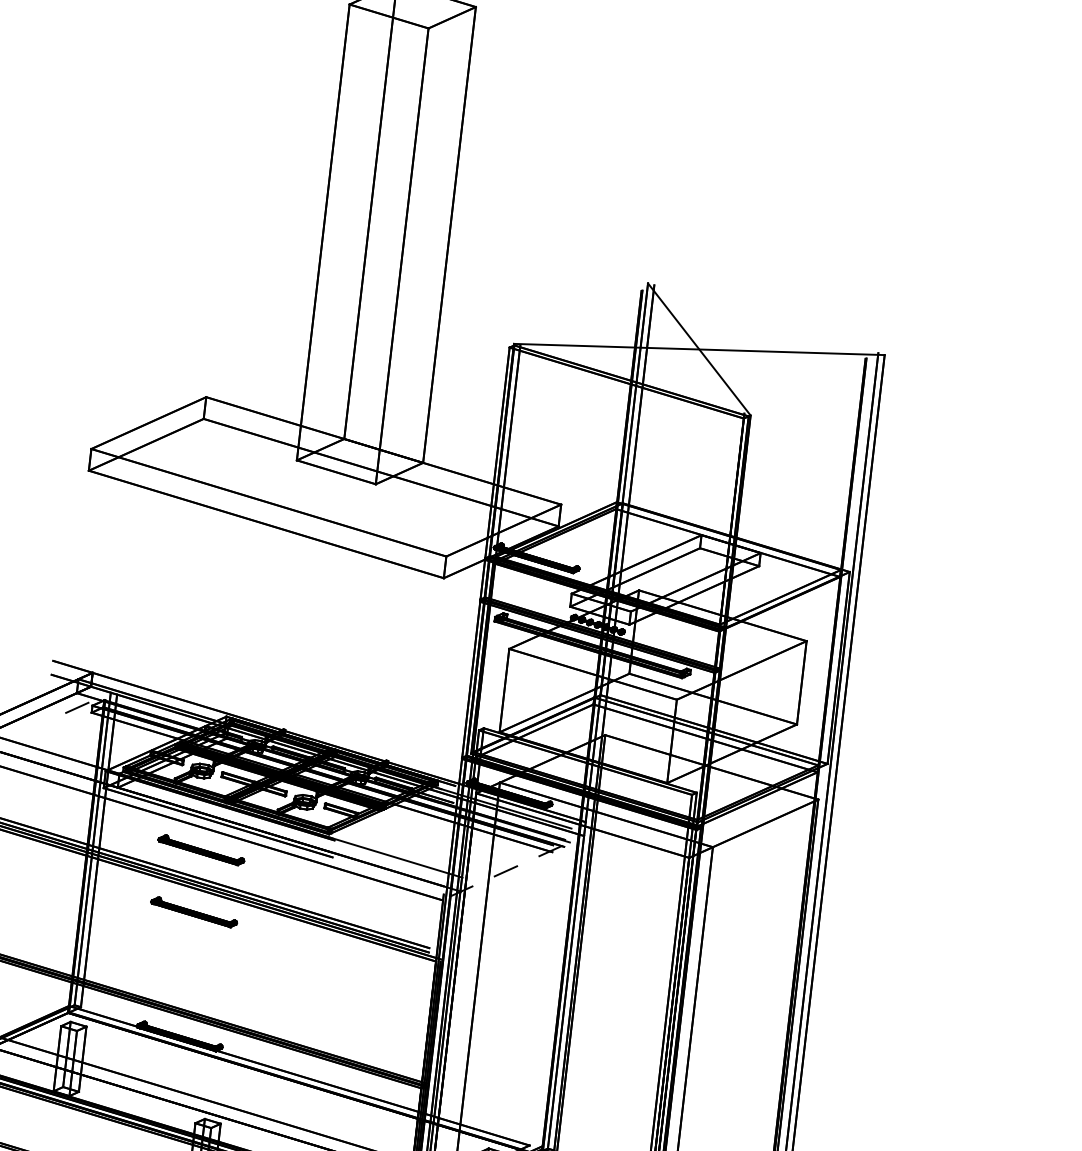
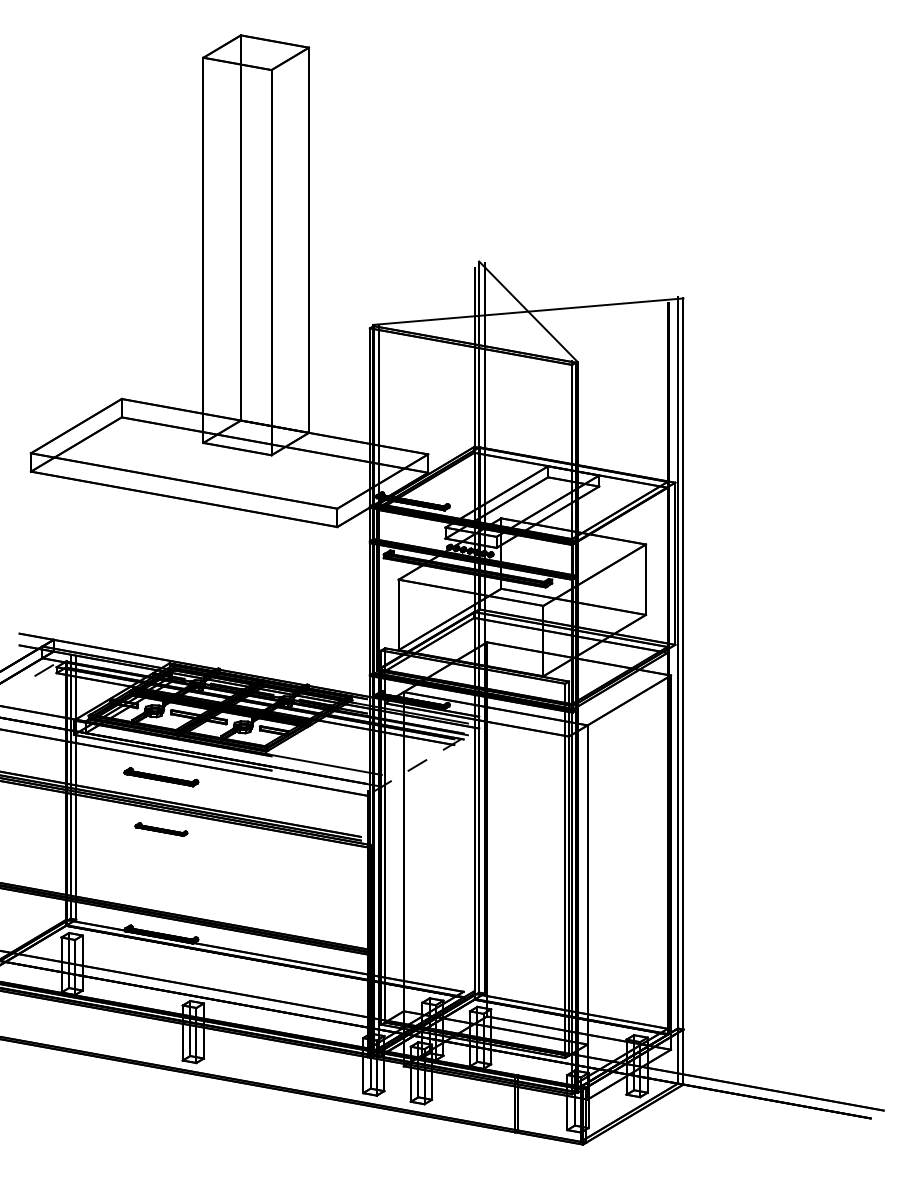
part: (194, 912) -> (161, 829), size x0.7

